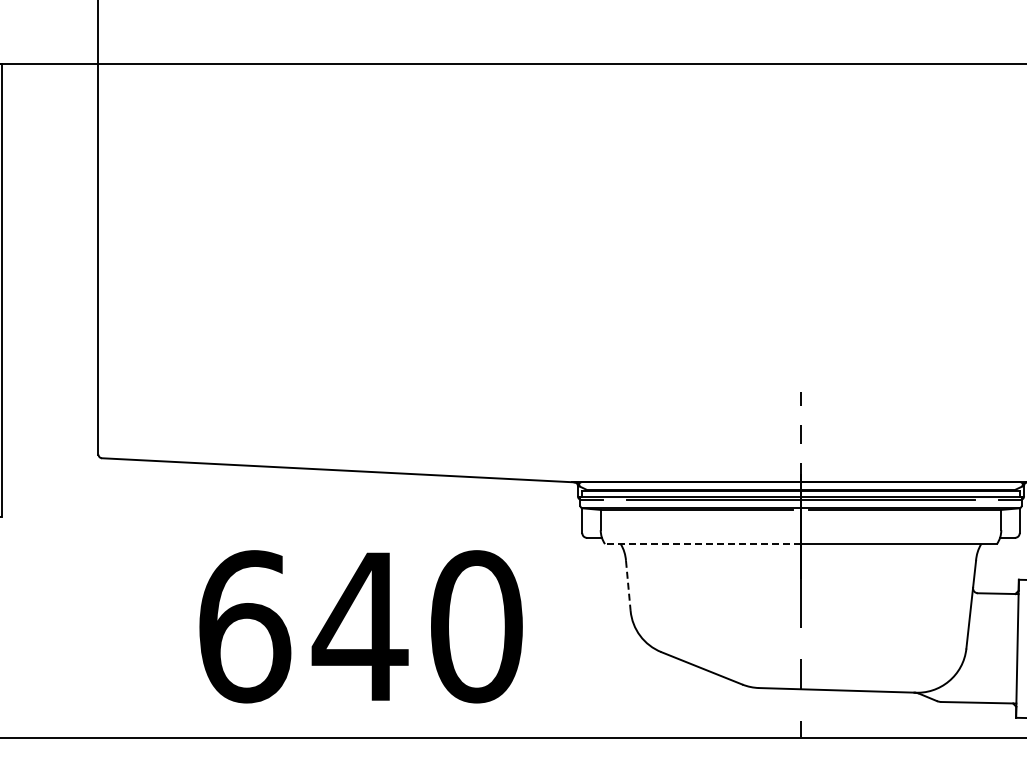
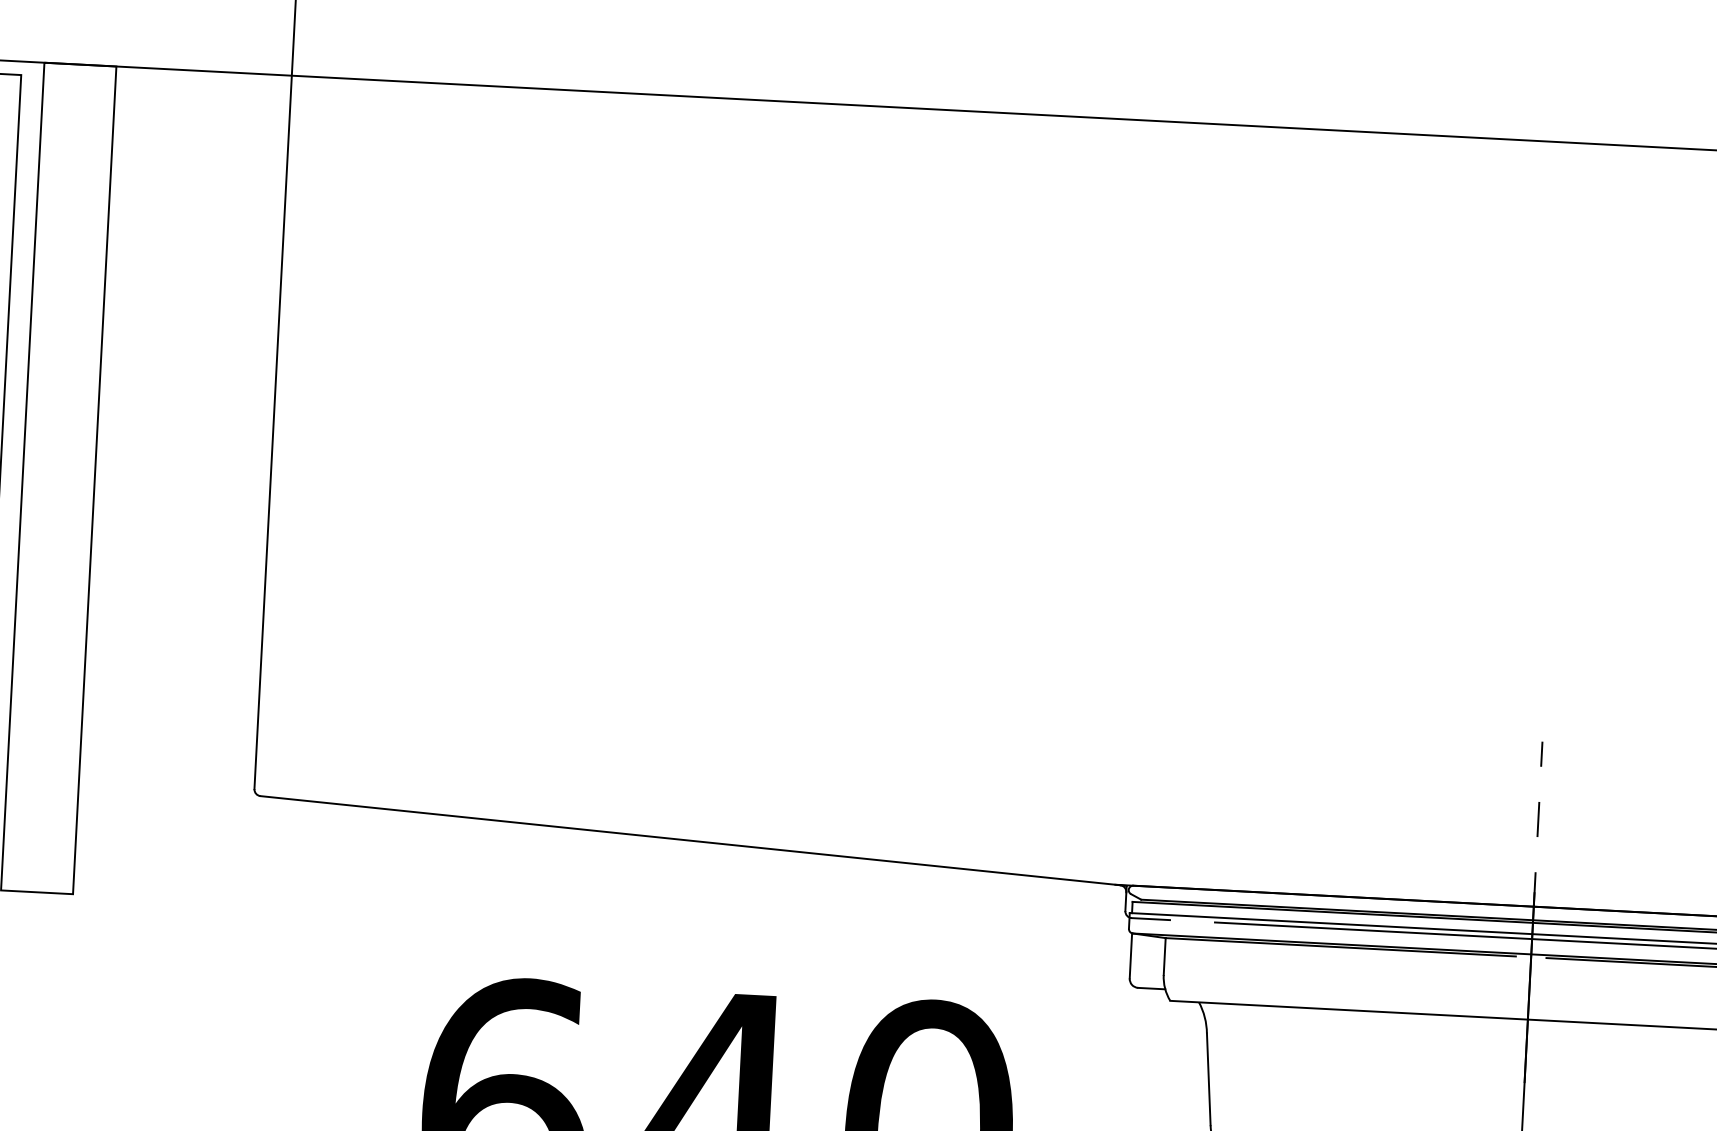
line: (703, 544) -> (1349, 1011), dashed -> solid
line: (628, 586) -> (1209, 1080), dashed -> solid

